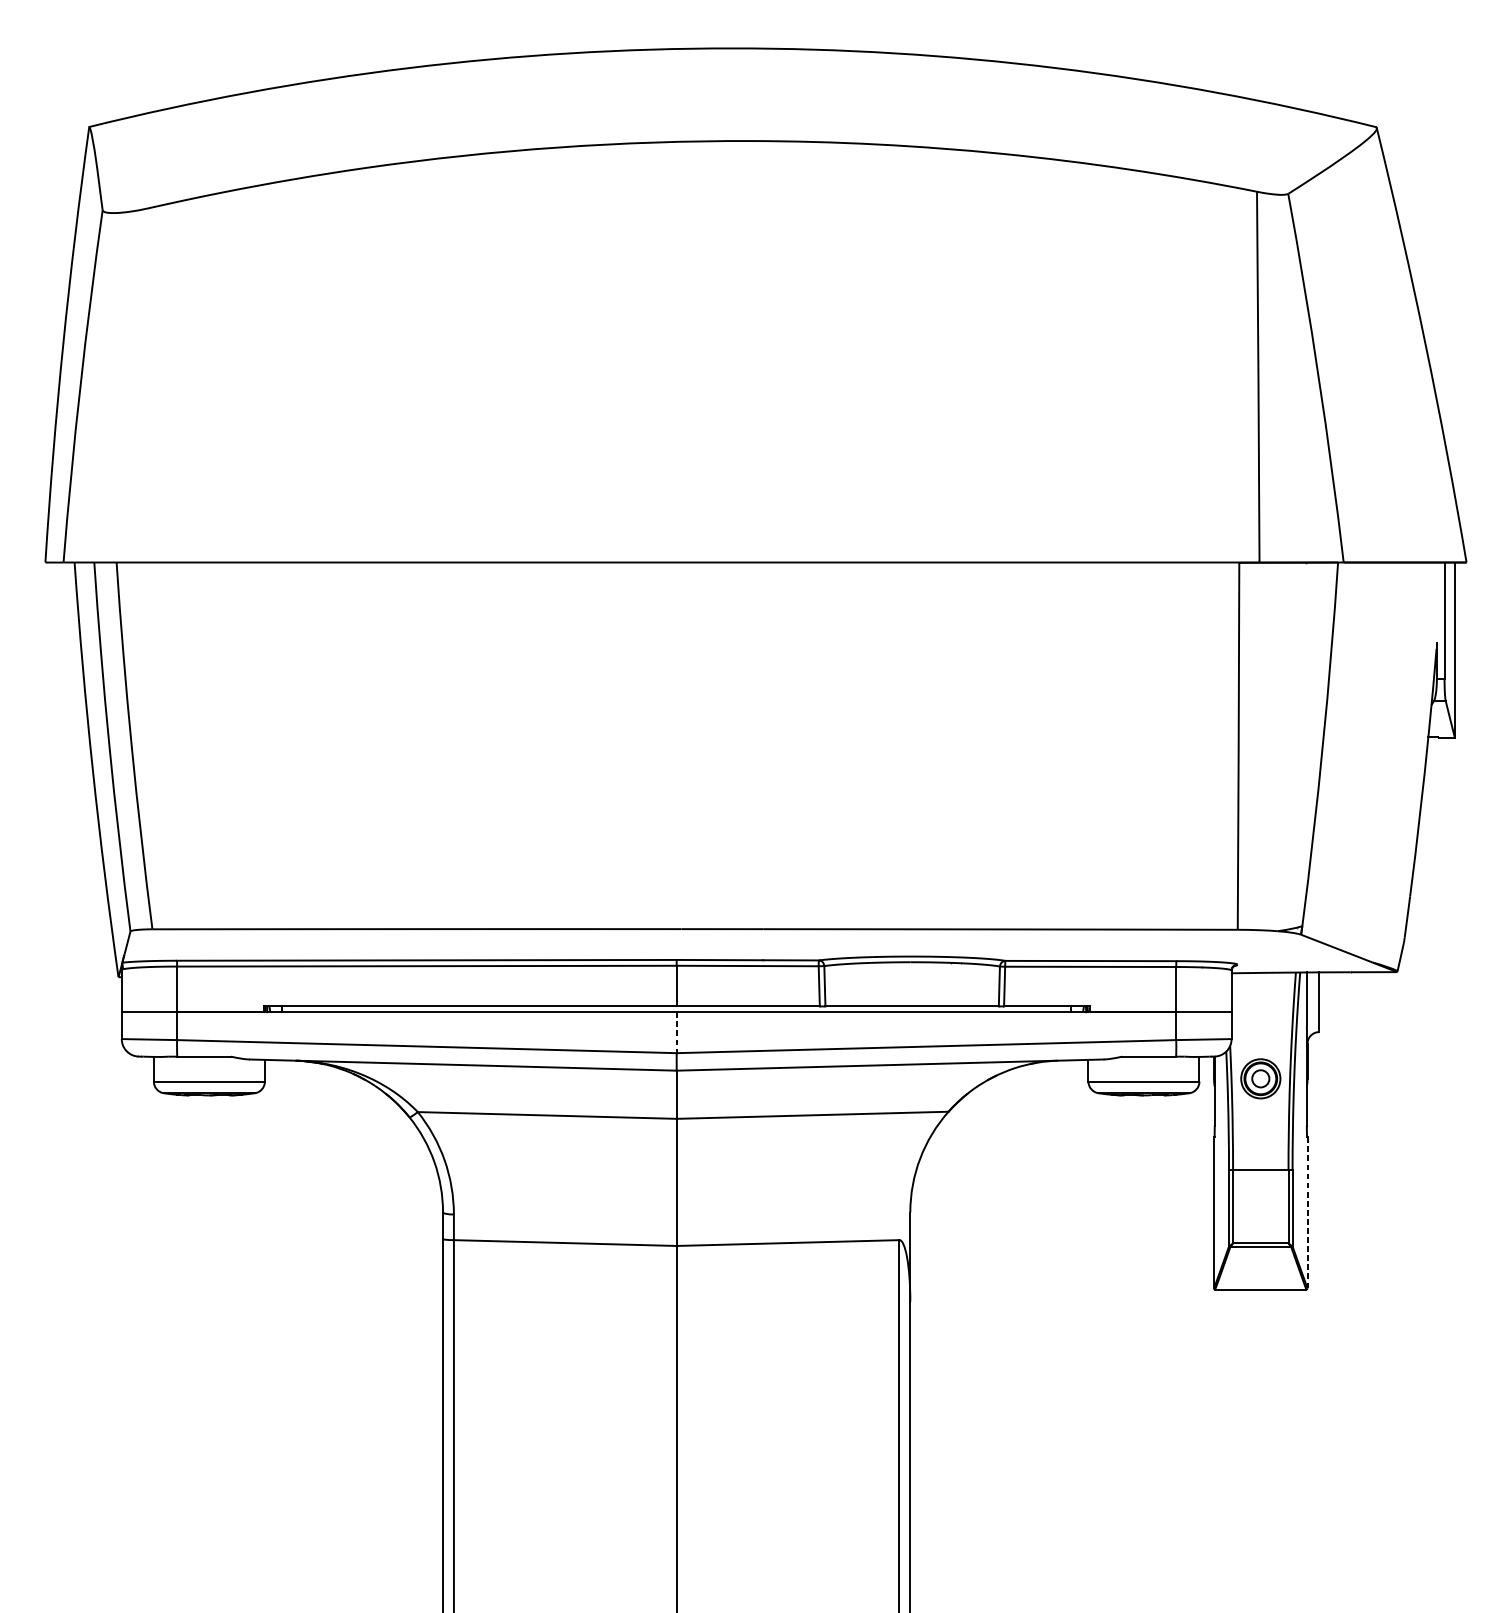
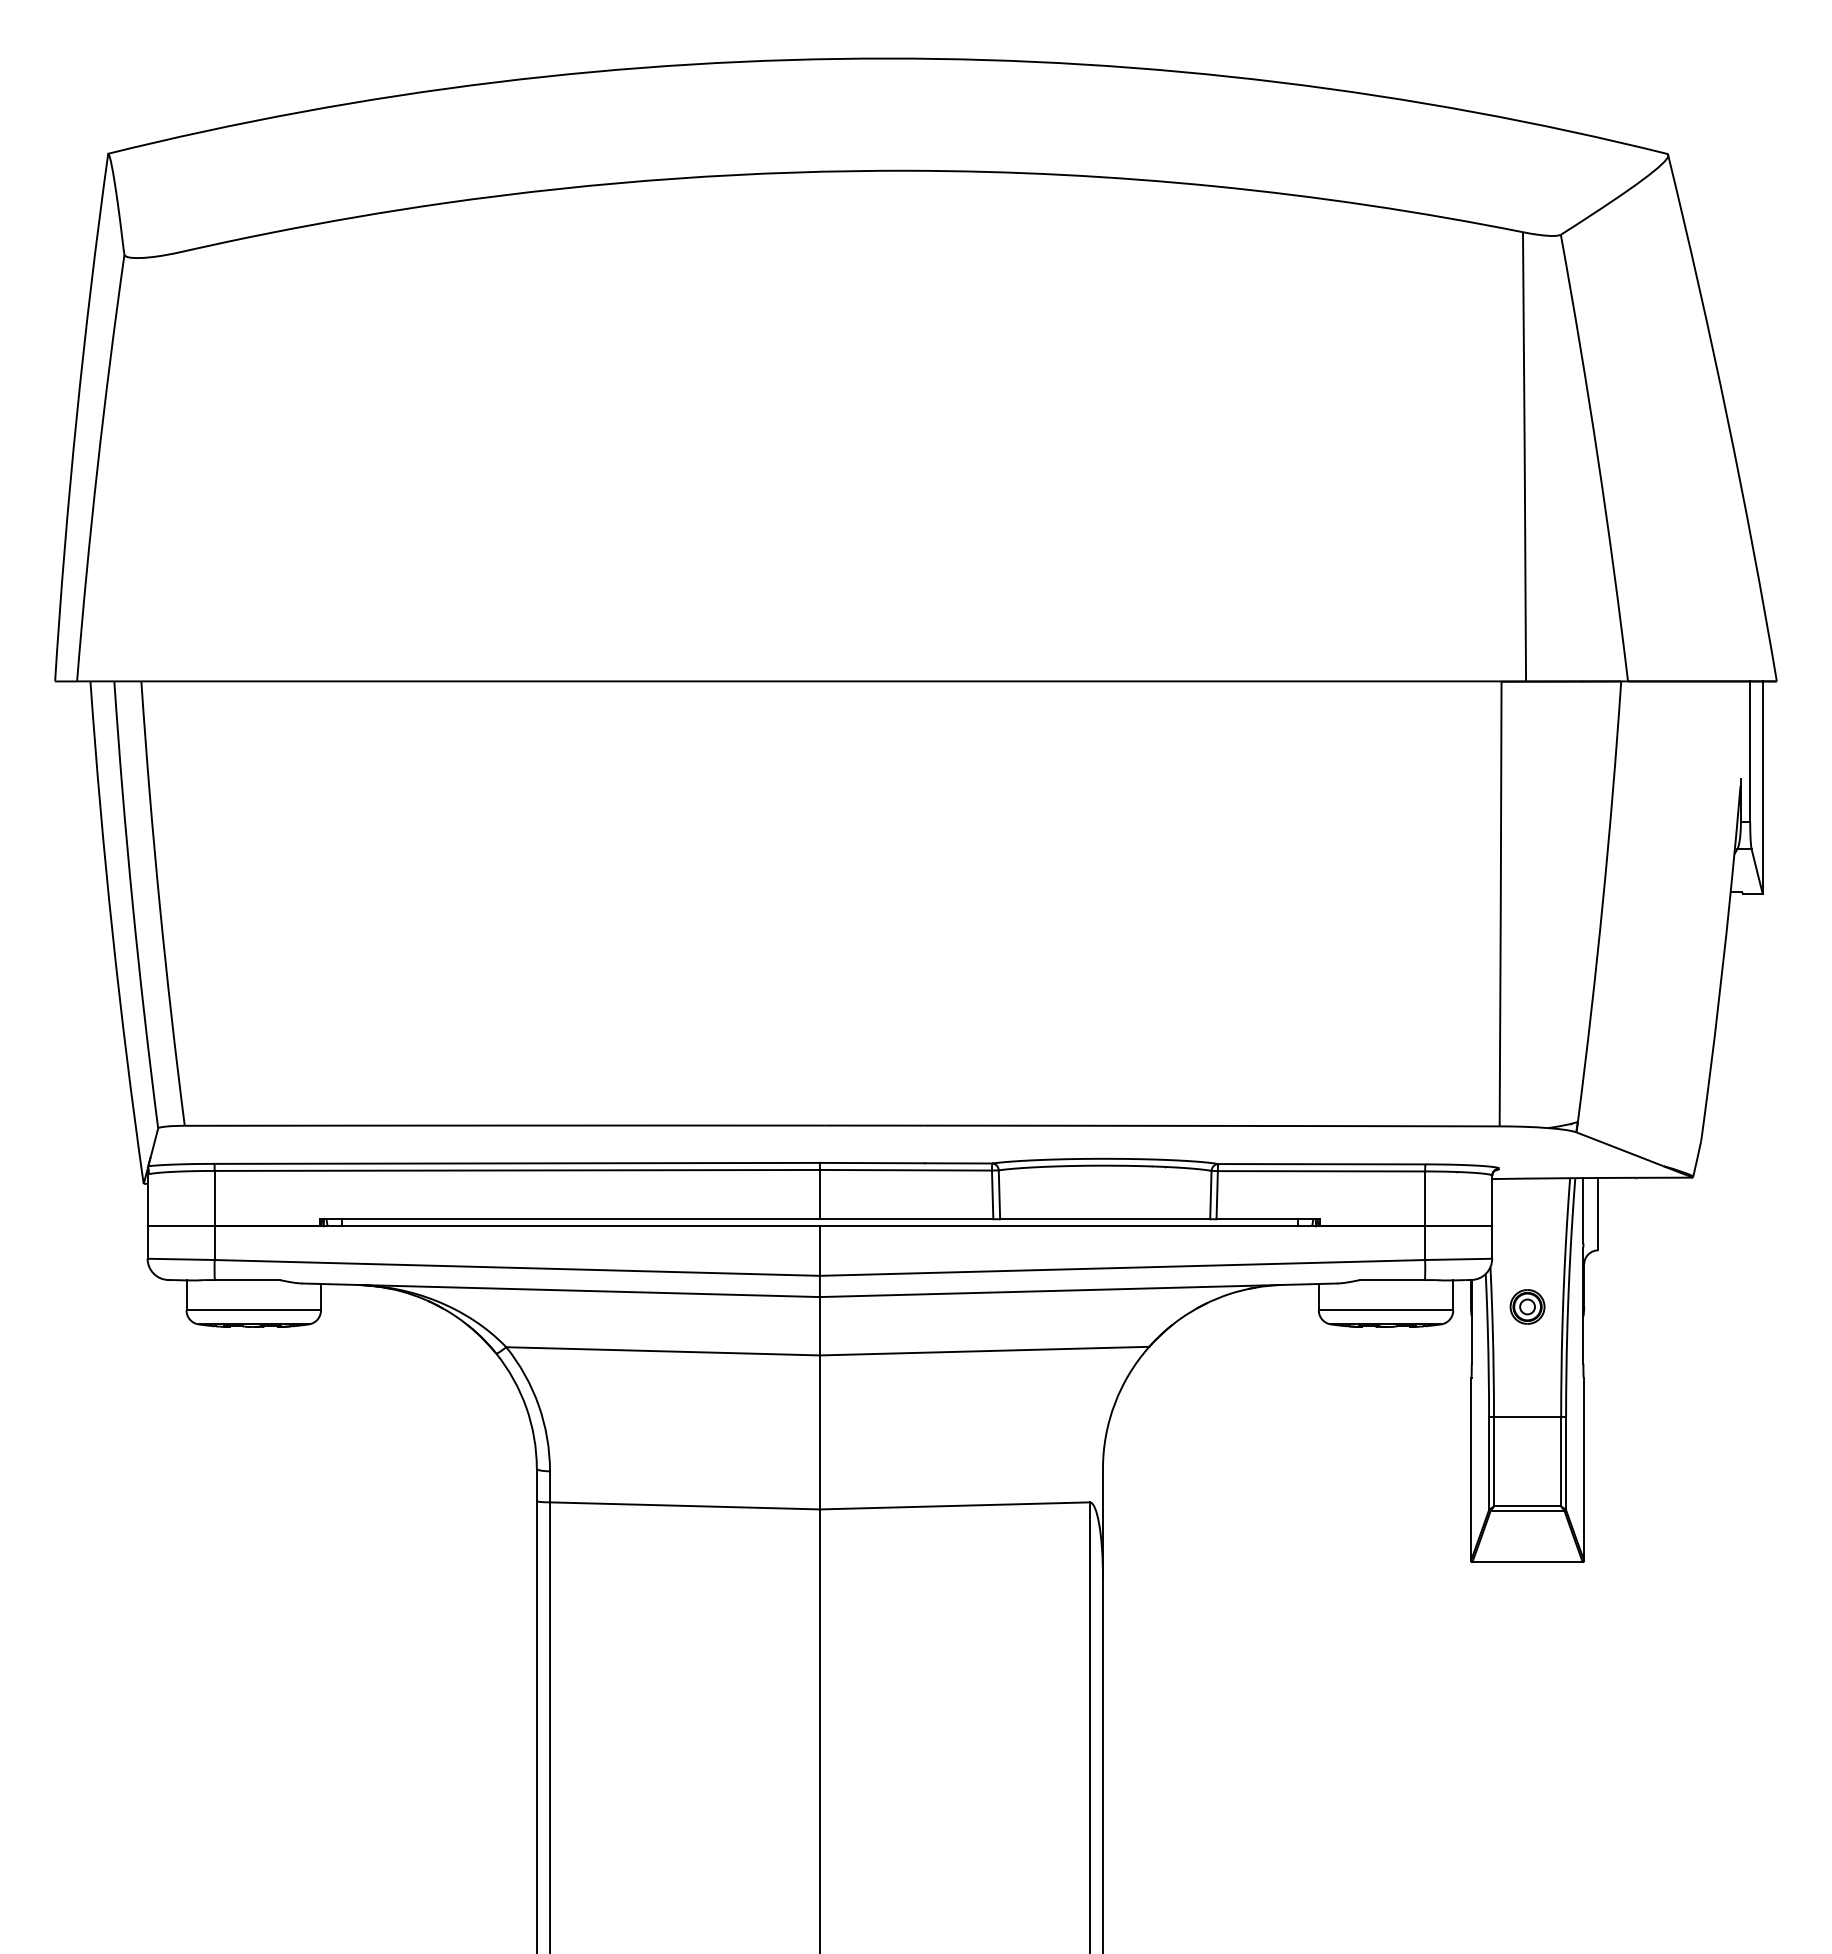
line: (676, 1033) -> (819, 1251), dashed -> solid
part: (1260, 1078) -> (1527, 1306), size x0.71
line: (1307, 1213) -> (1584, 1469), dashed -> solid

